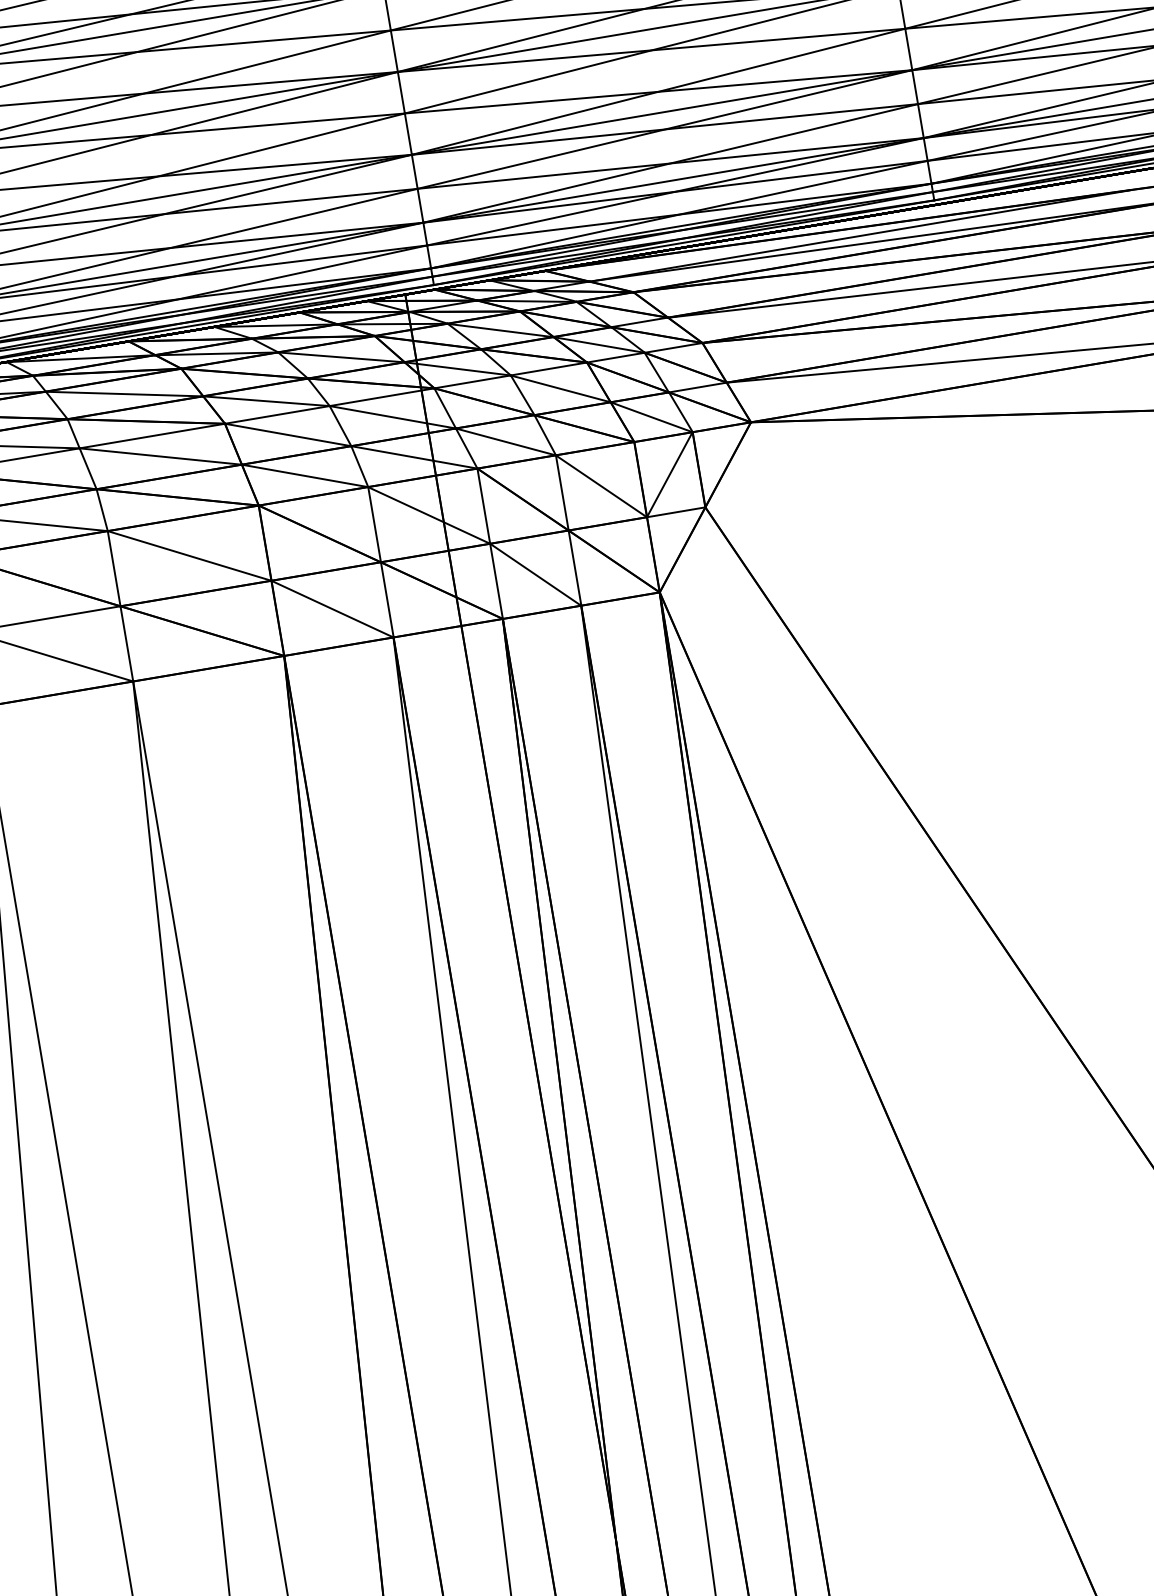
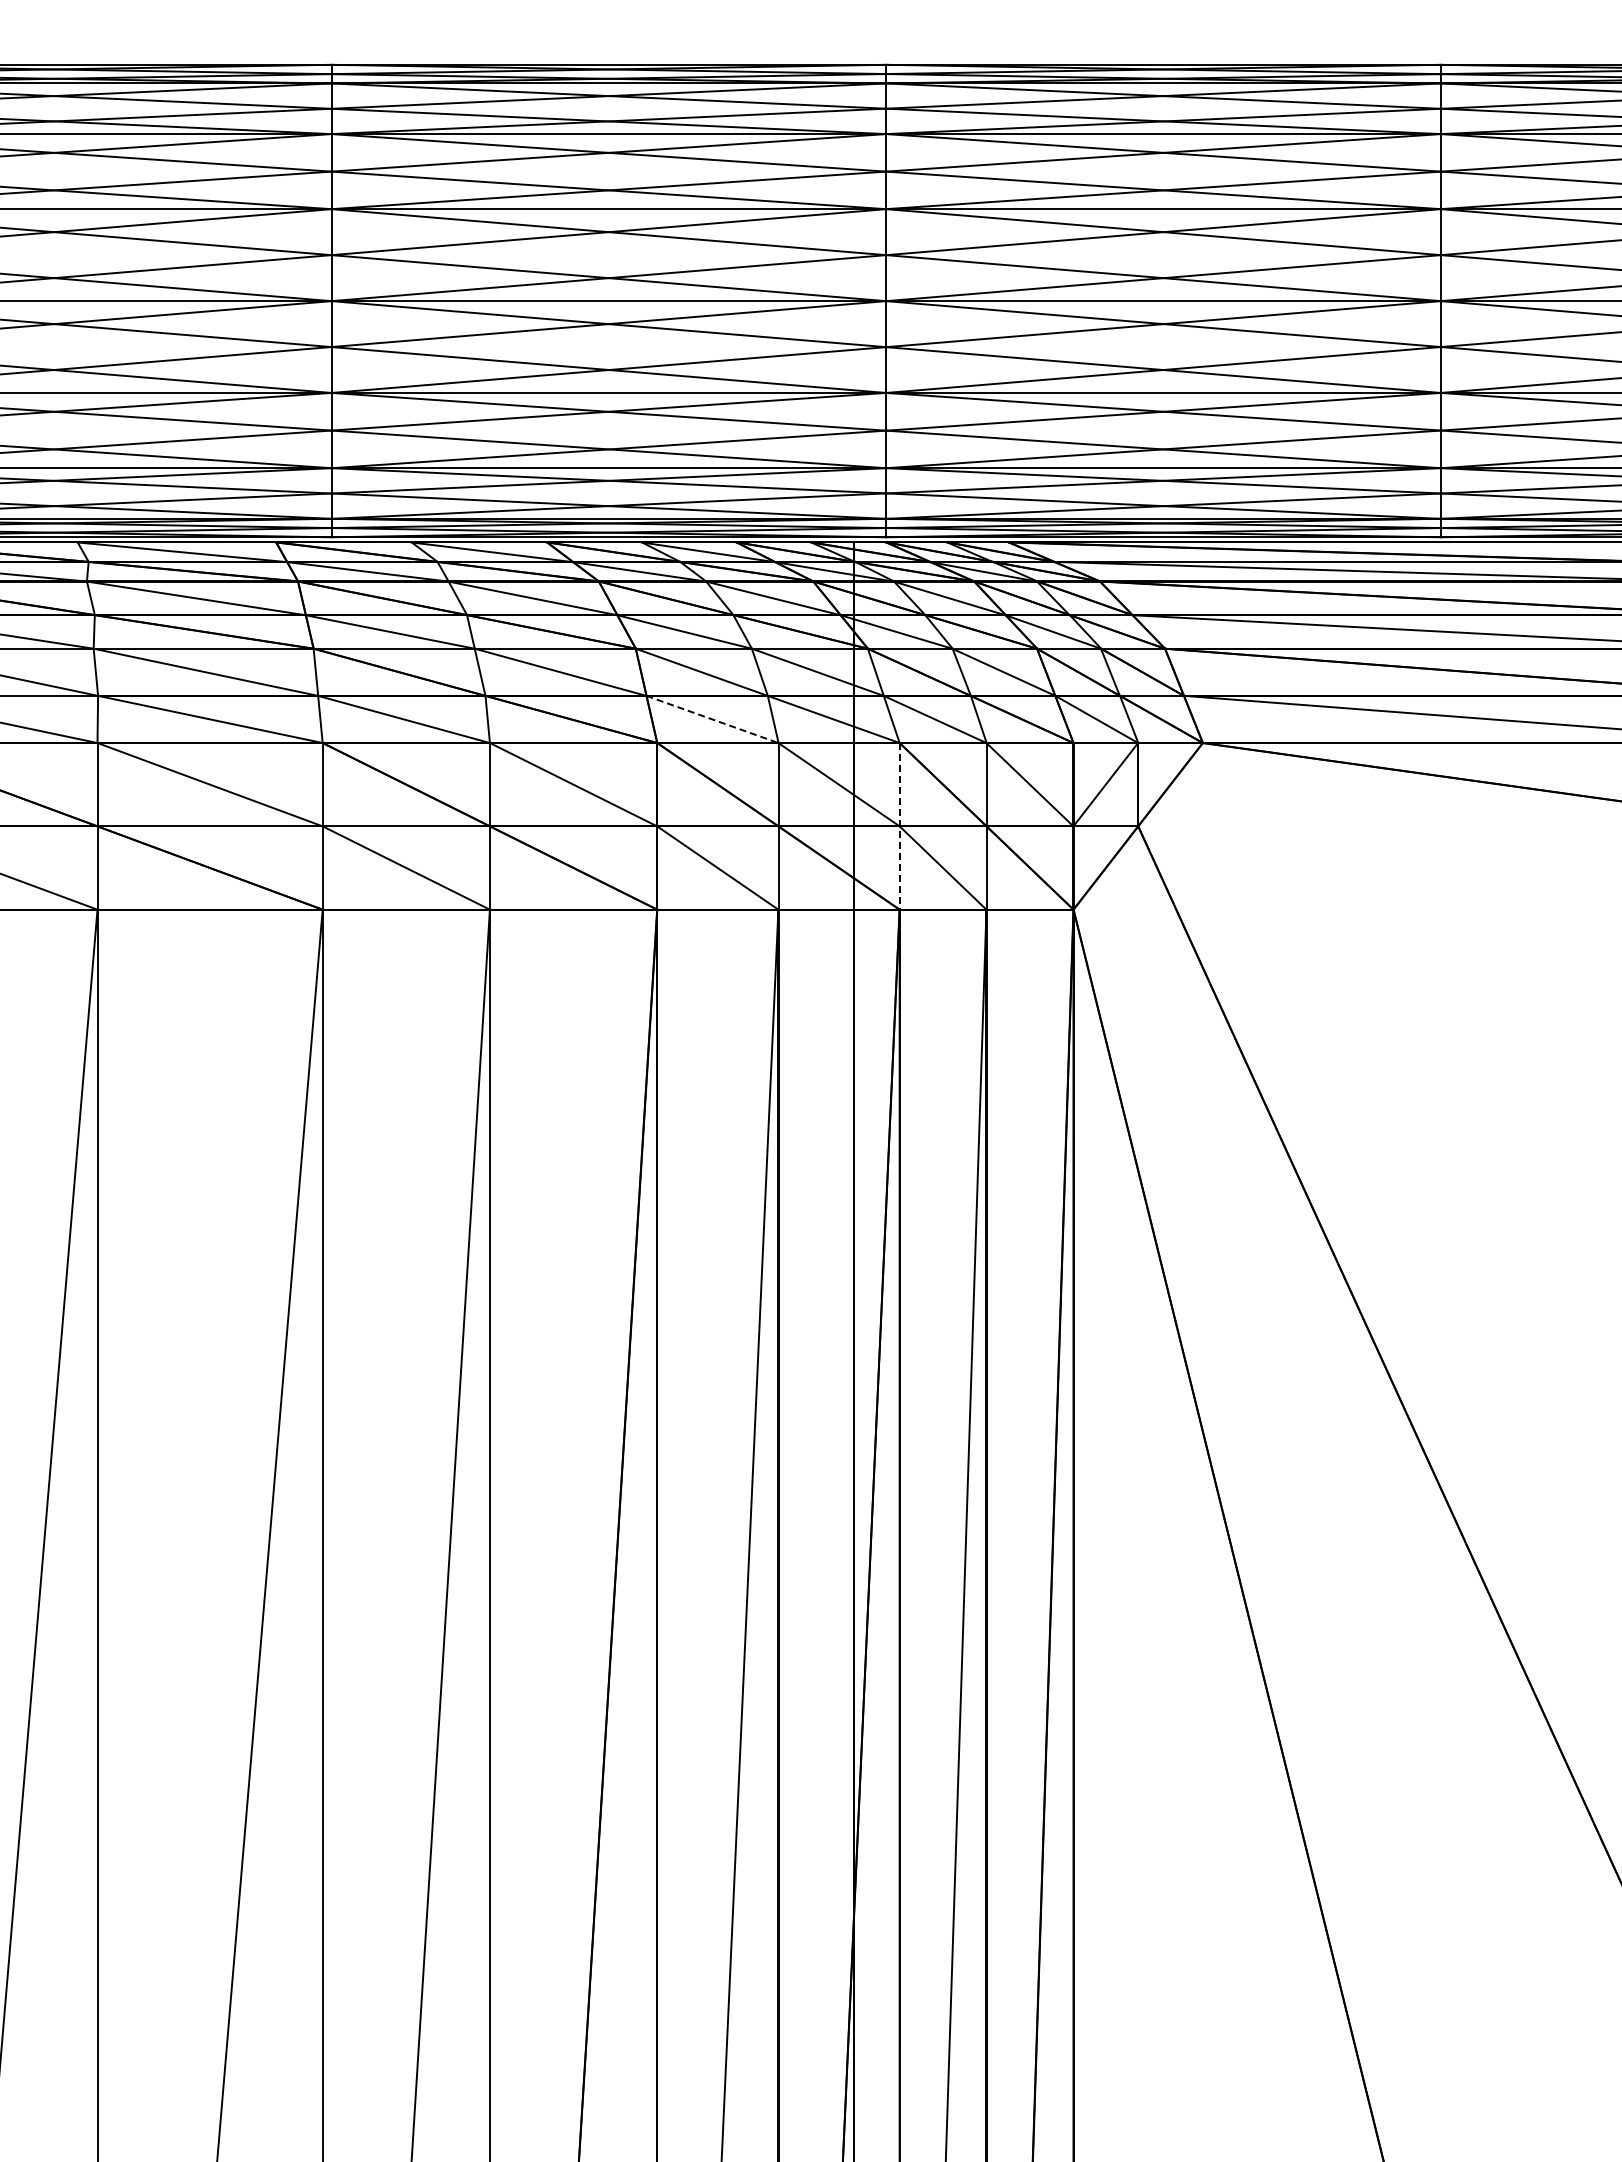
line: (305, 475) -> (712, 719), solid -> dashed
line: (490, 543) -> (899, 826), solid -> dashed

